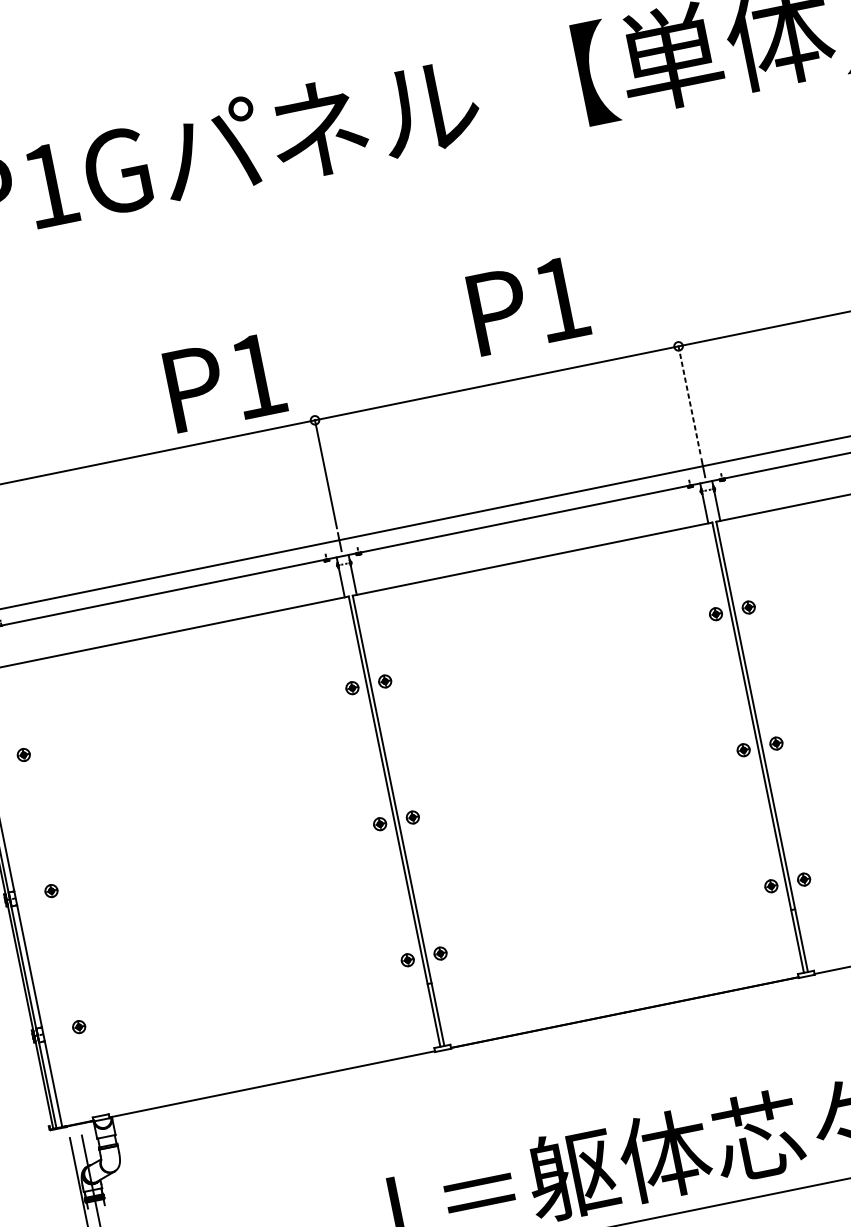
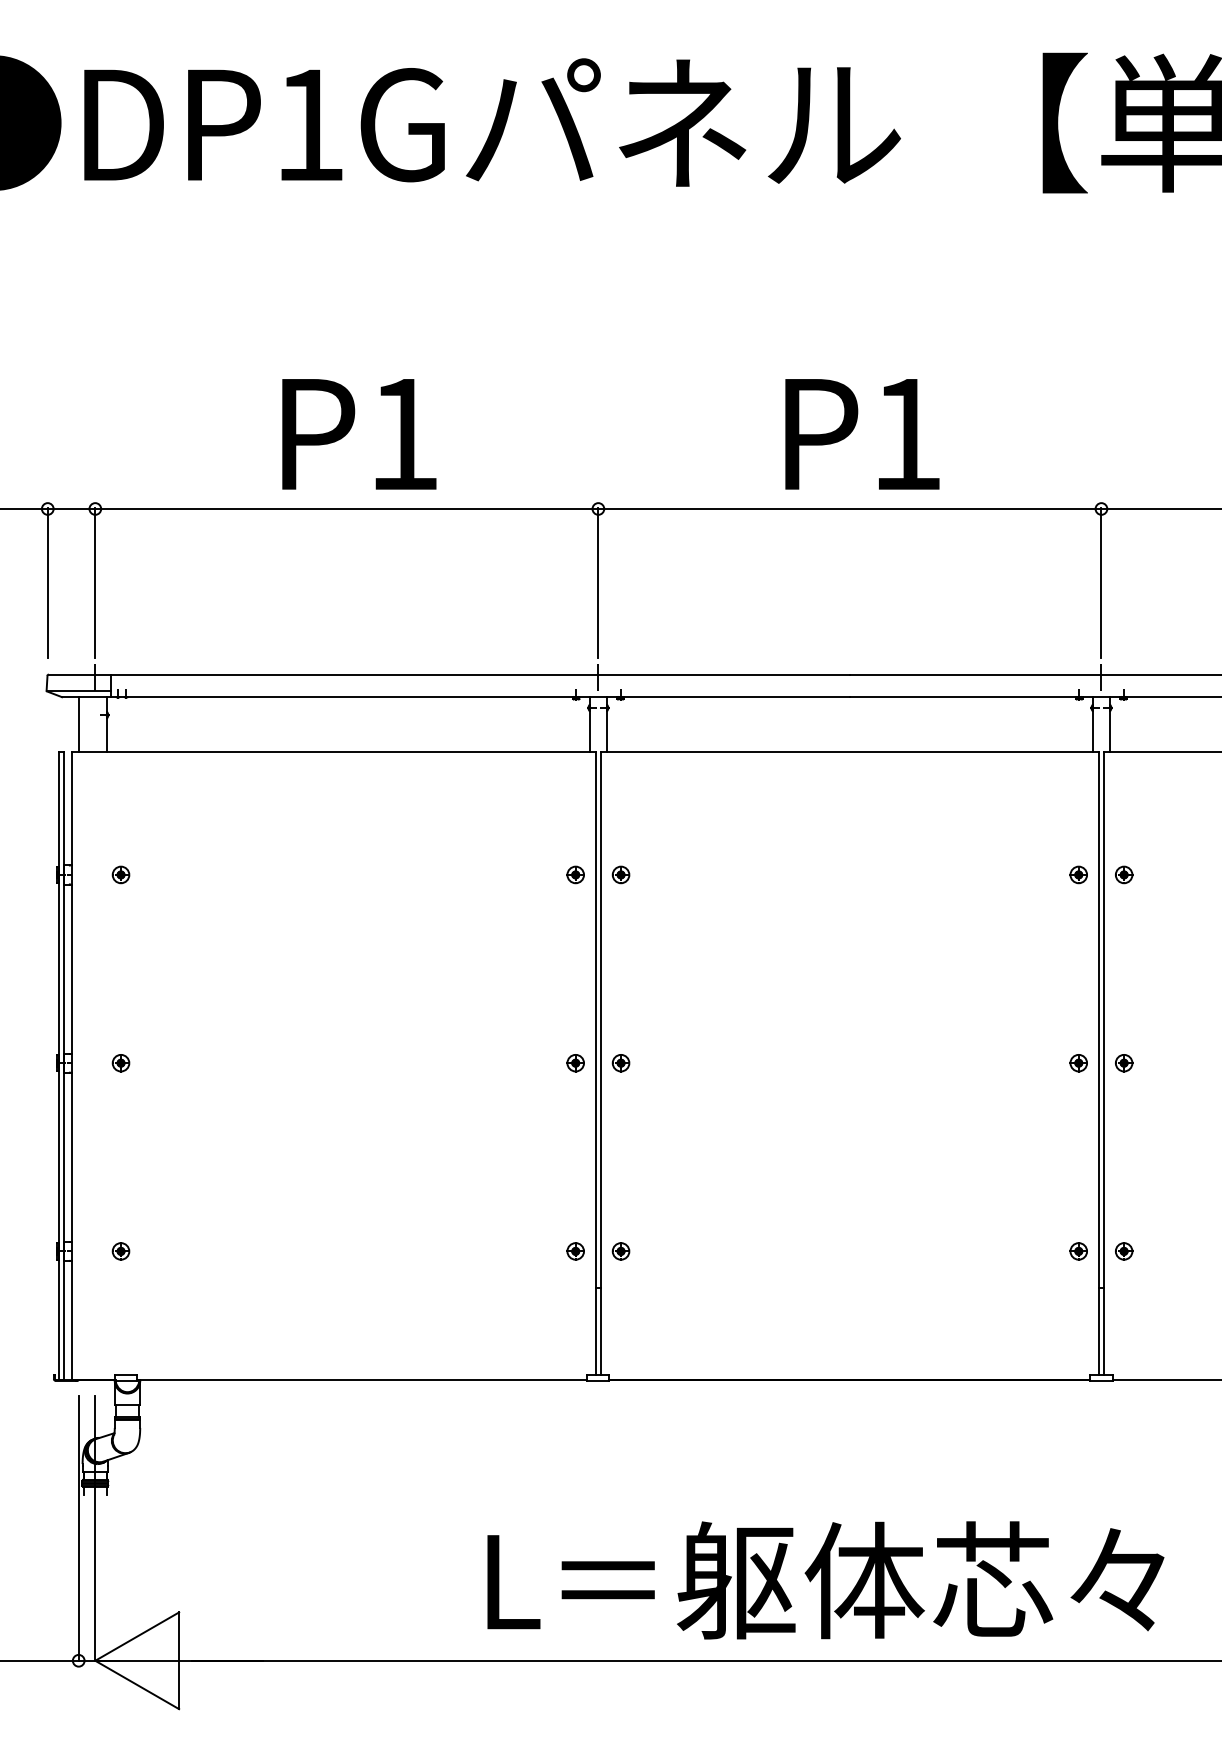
text: (528, 305) -> (862, 434), moved
text: (225, 382) -> (359, 434), moved
line: (689, 400) -> (1101, 583), dashed -> solid

